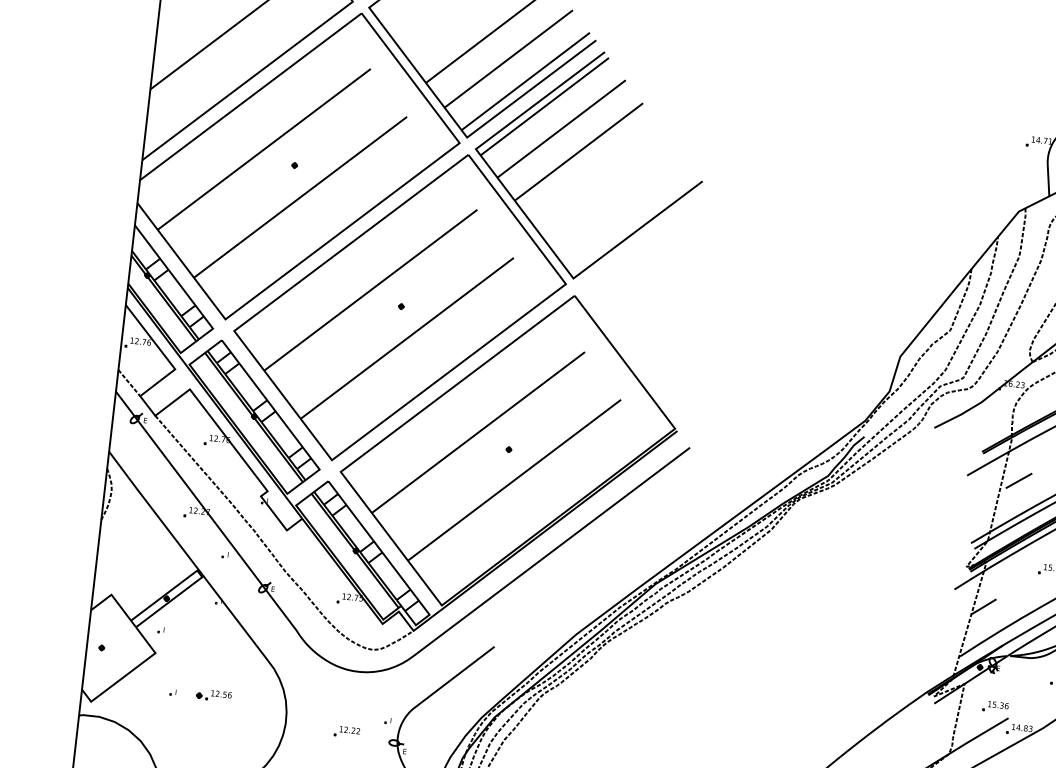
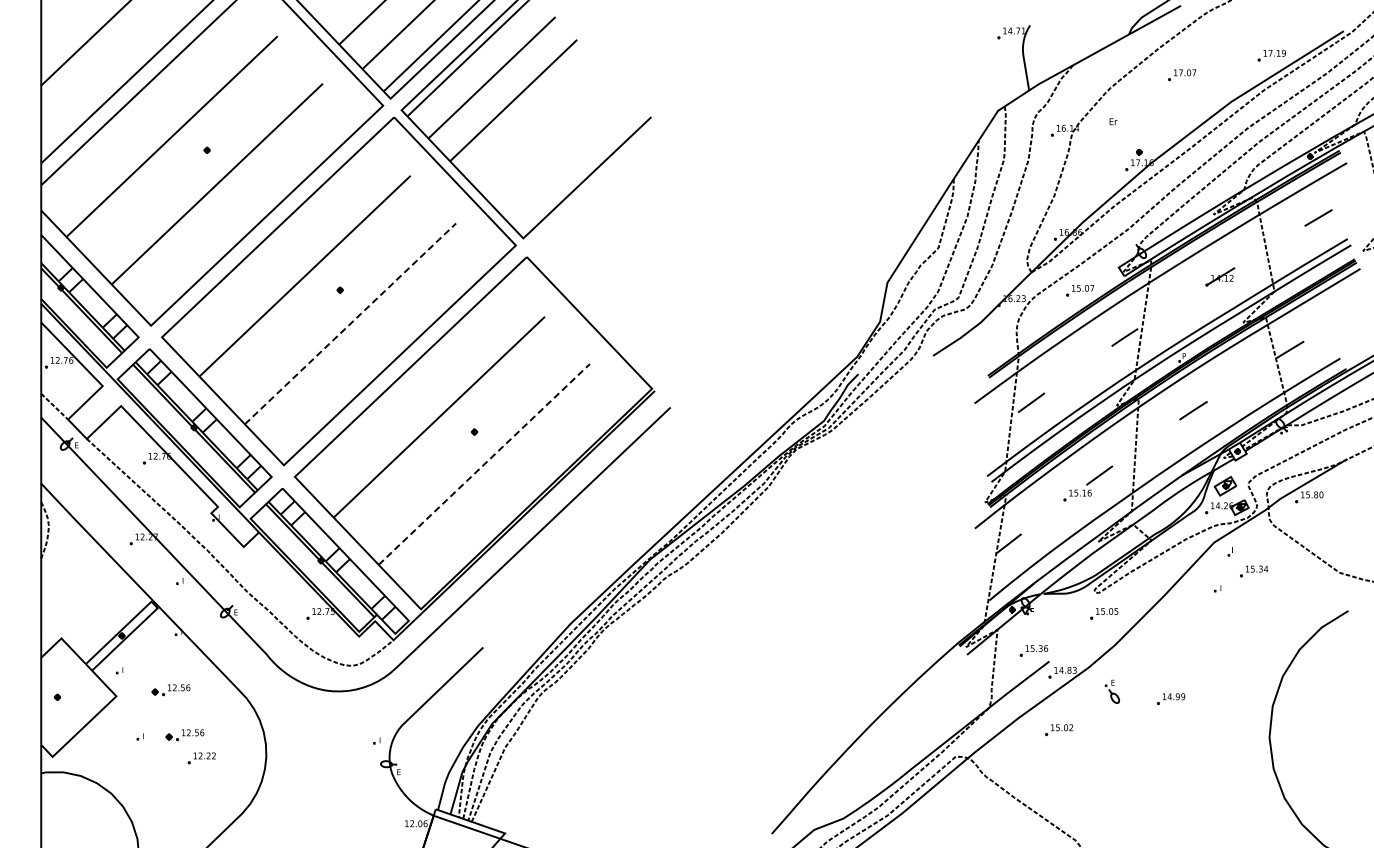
line: (407, 338) -> (350, 323), solid -> dashed
line: (514, 480) -> (484, 464), solid -> dashed
part: (205, 653) -> (170, 690), added
part: (346, 732) -> (201, 758), moved

